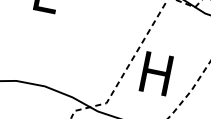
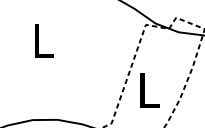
text: (155, 73) -> (147, 90), H -> L

